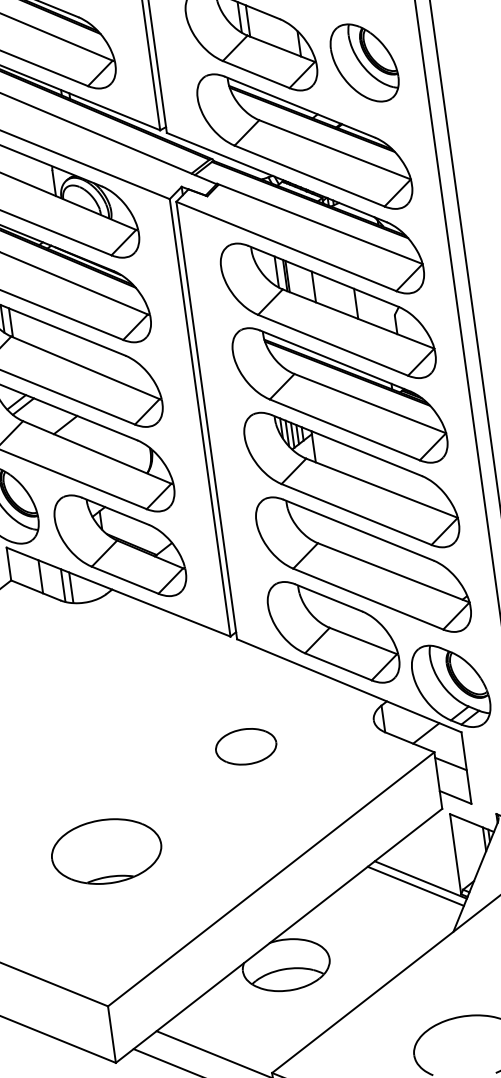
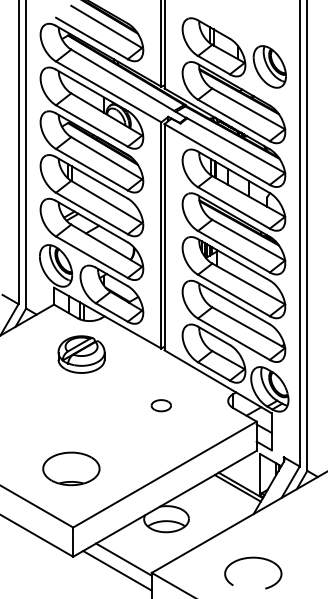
part: (77, 669) -> (81, 354), added
part: (244, 746) -> (160, 405), size x0.62
part: (106, 850) -> (71, 468), moved

